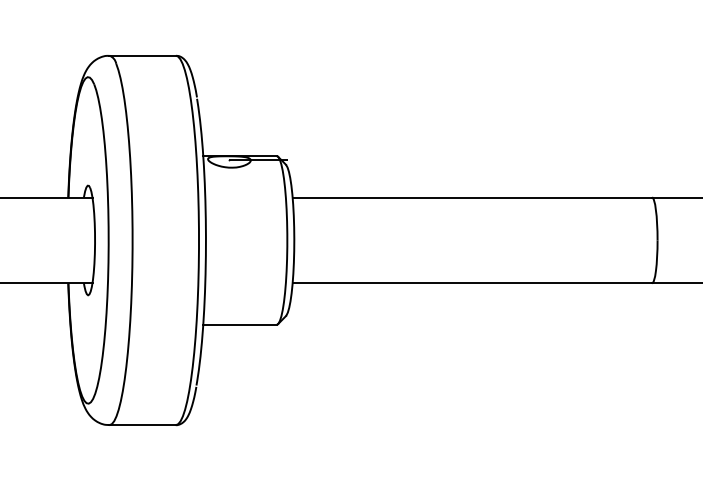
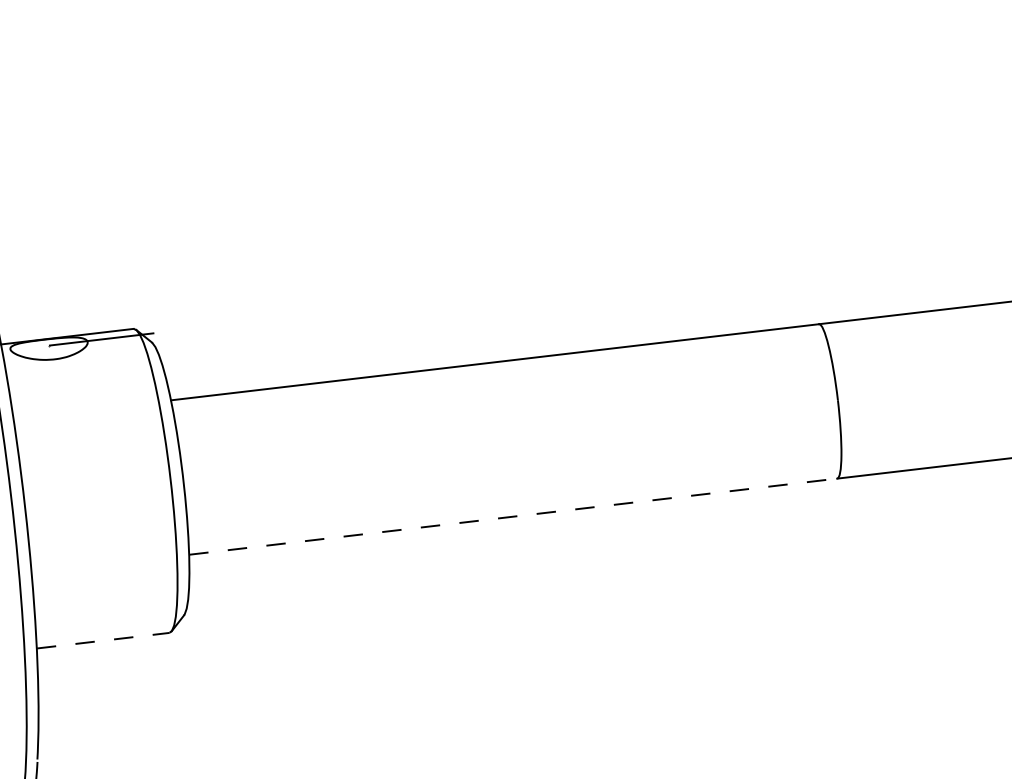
line: (472, 283) -> (513, 517), solid -> dashed
line: (240, 324) -> (103, 640), solid -> dashed

